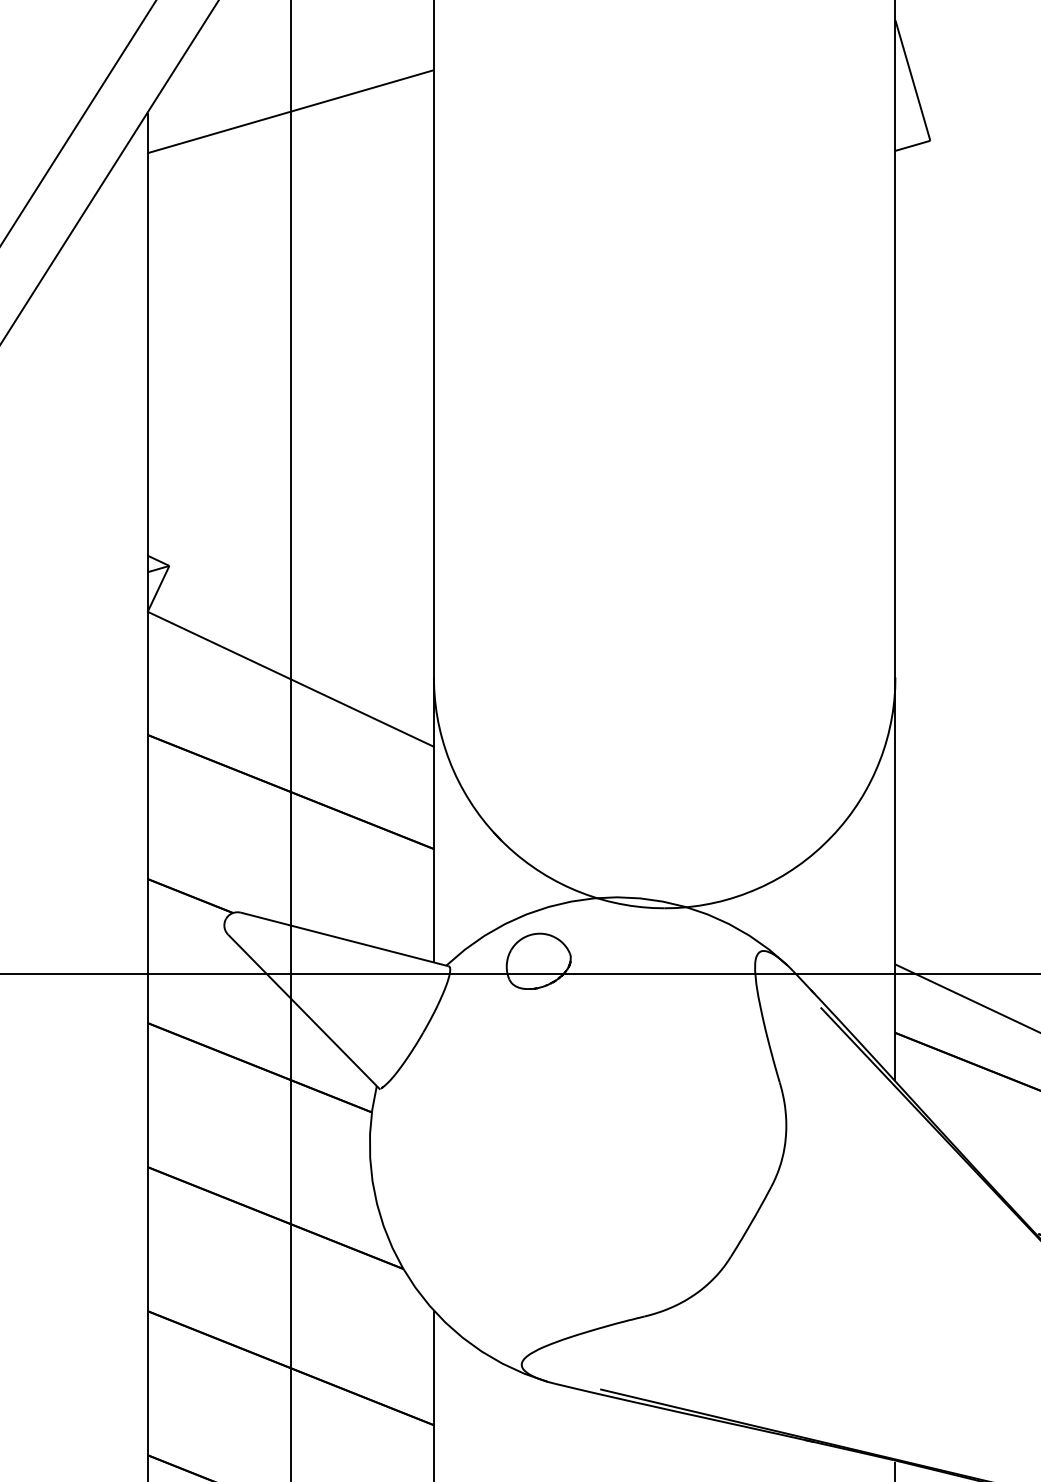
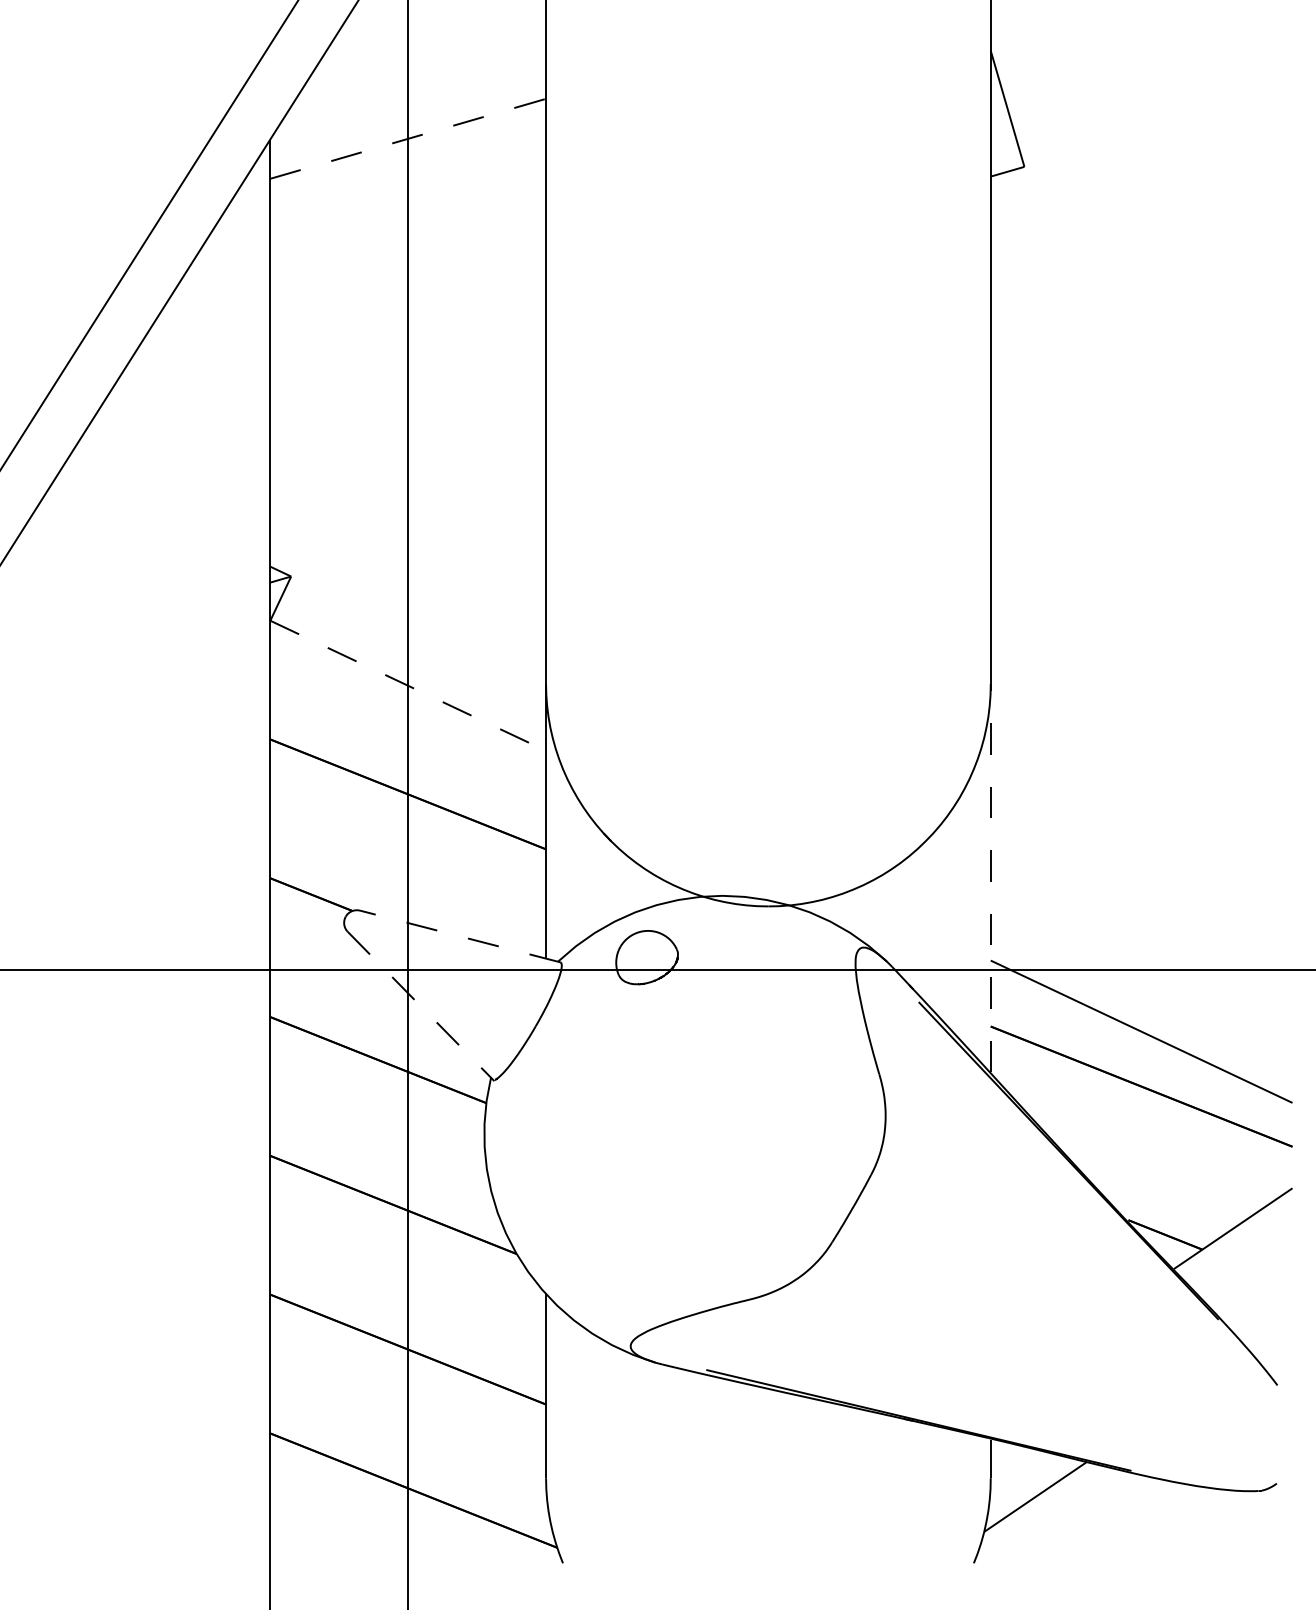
line: (291, 111) -> (408, 138), solid -> dashed
line: (291, 680) -> (408, 686), solid -> dashed
line: (895, 878) -> (990, 877), solid -> dashed
line: (344, 939) -> (459, 936), solid -> dashed
line: (304, 1012) -> (421, 1006), solid -> dashed

